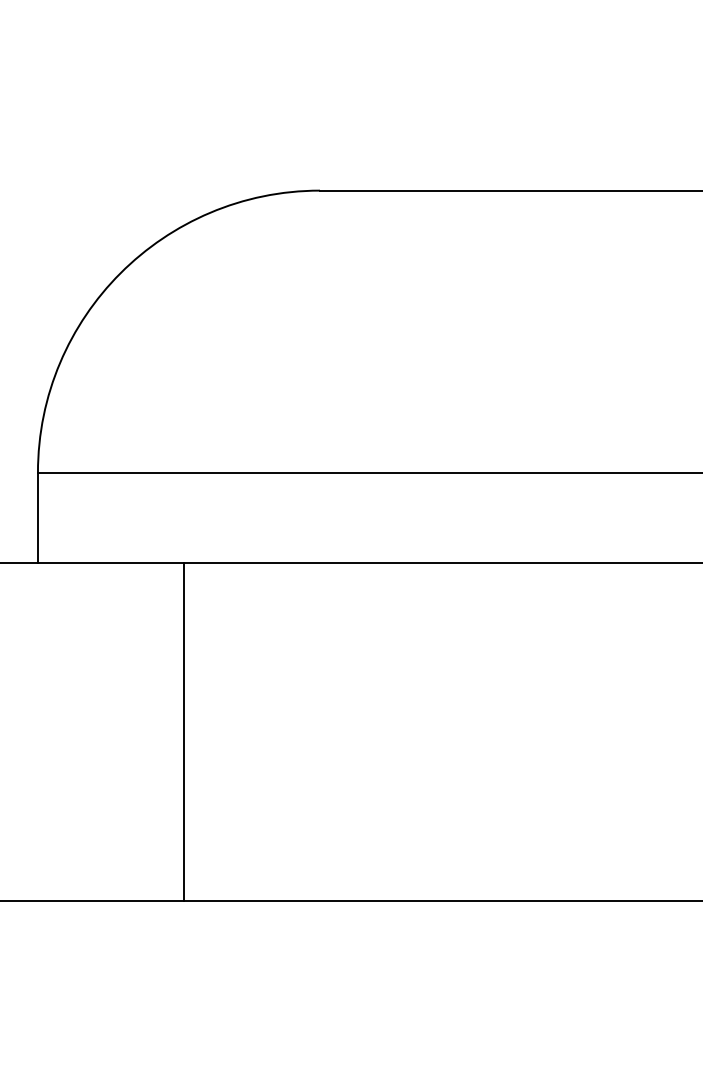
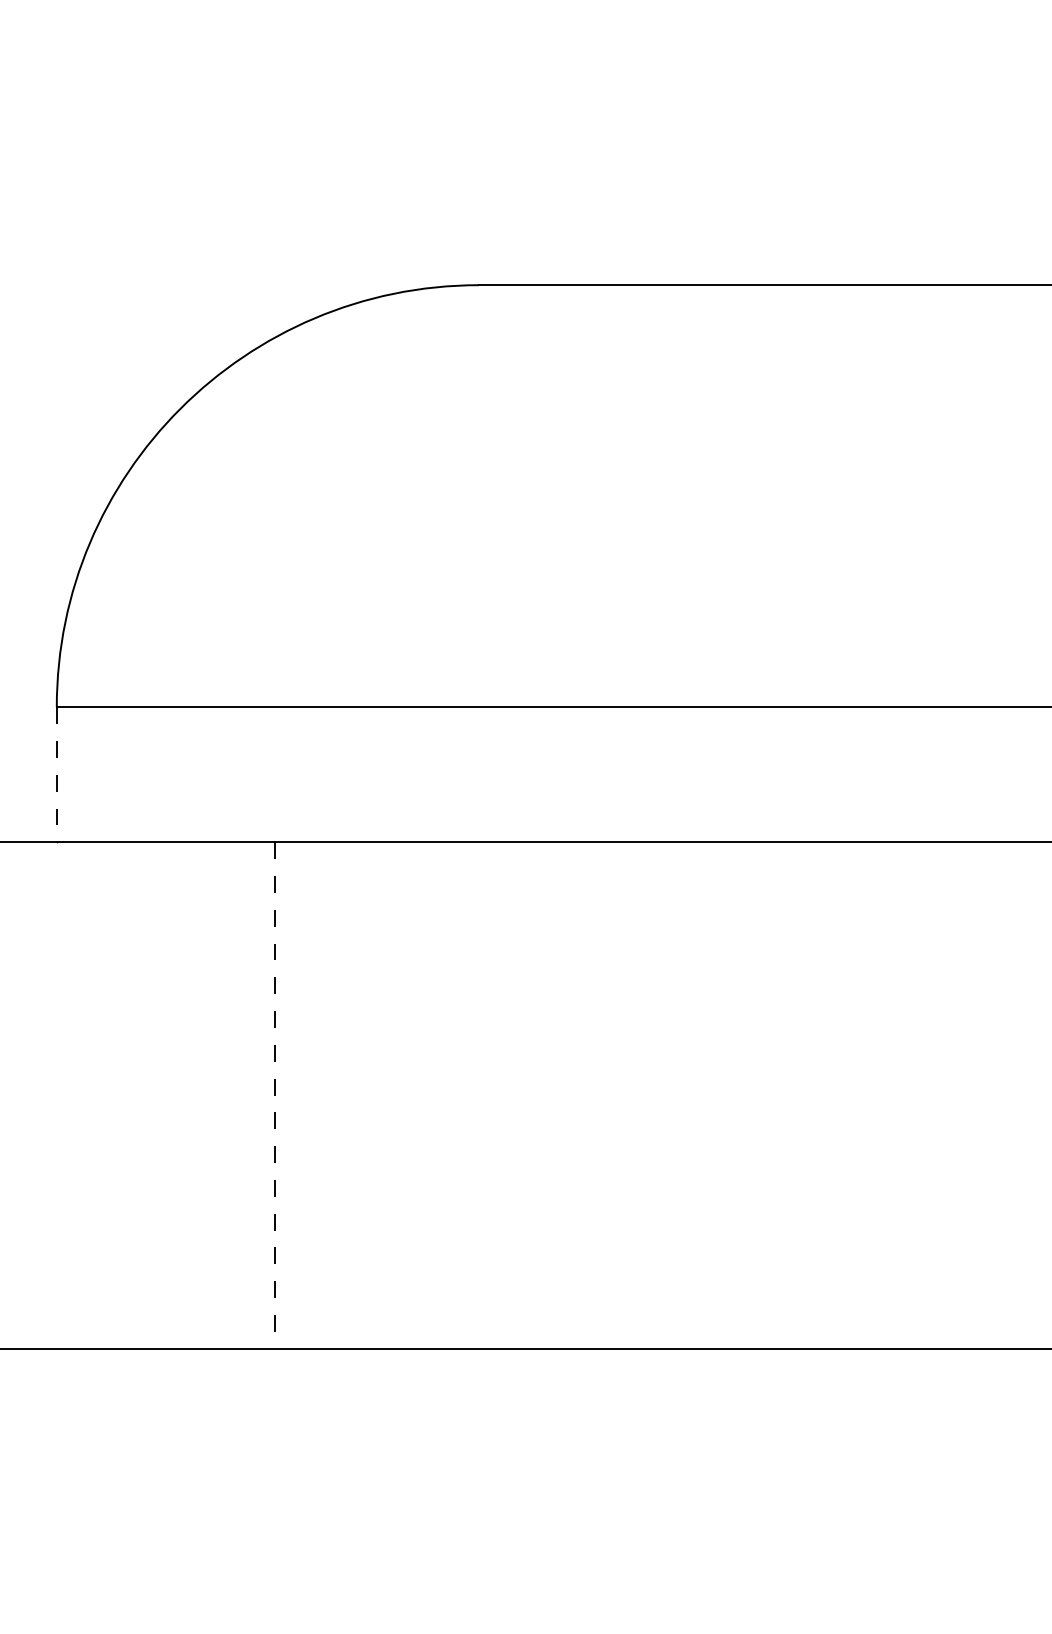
line: (37, 518) -> (56, 775), solid -> dashed
line: (183, 732) -> (274, 1096), solid -> dashed

